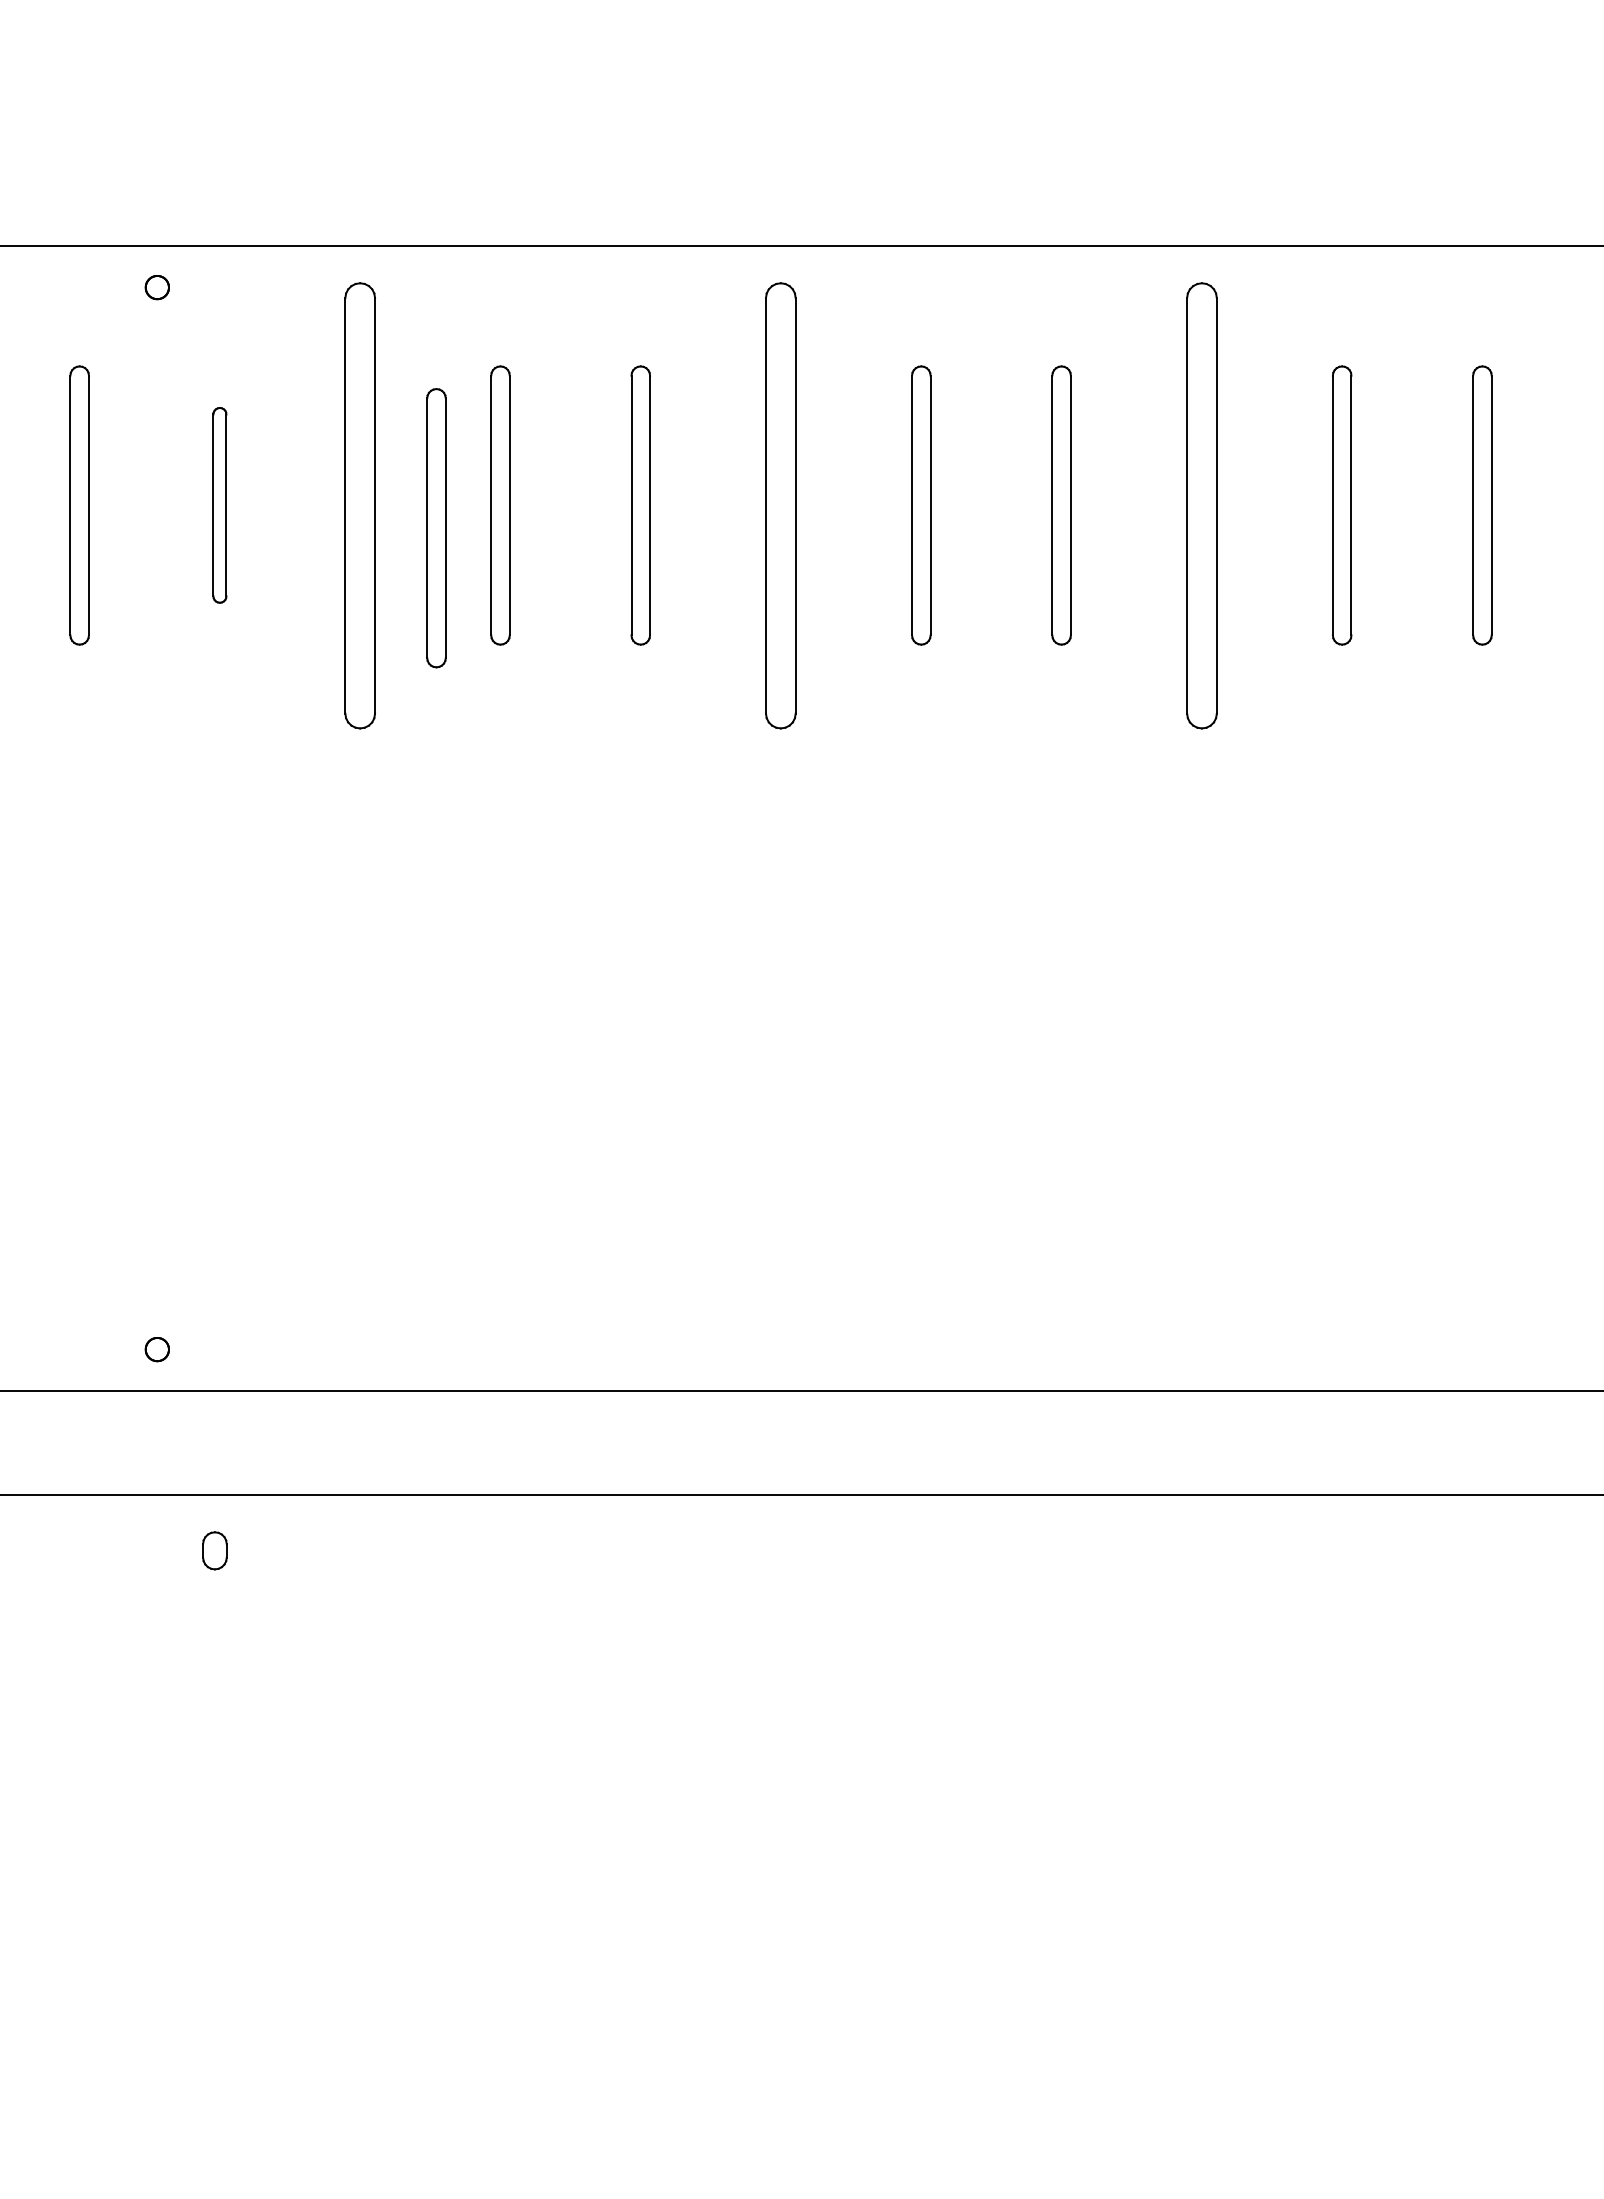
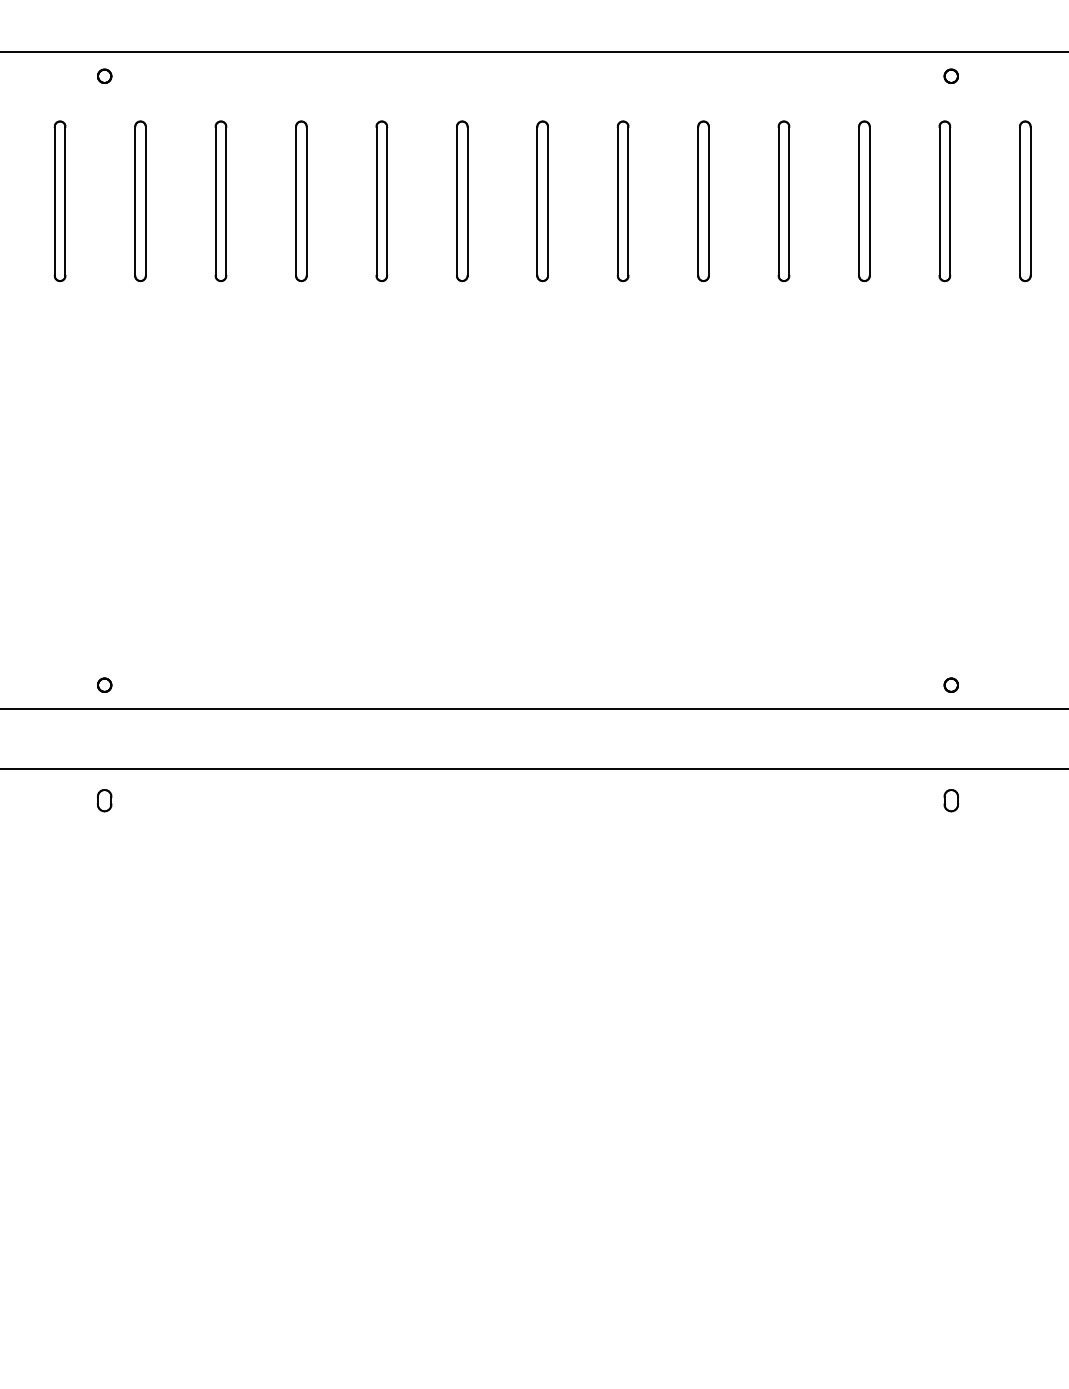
part: (219, 504) -> (140, 200), size x1.43
part: (359, 504) -> (220, 200), size x0.62
part: (781, 504) -> (462, 200), size x0.62
part: (1201, 504) -> (703, 200), size x0.62
part: (436, 526) -> (264, 213), removed
part: (214, 1550) -> (104, 800), moved

